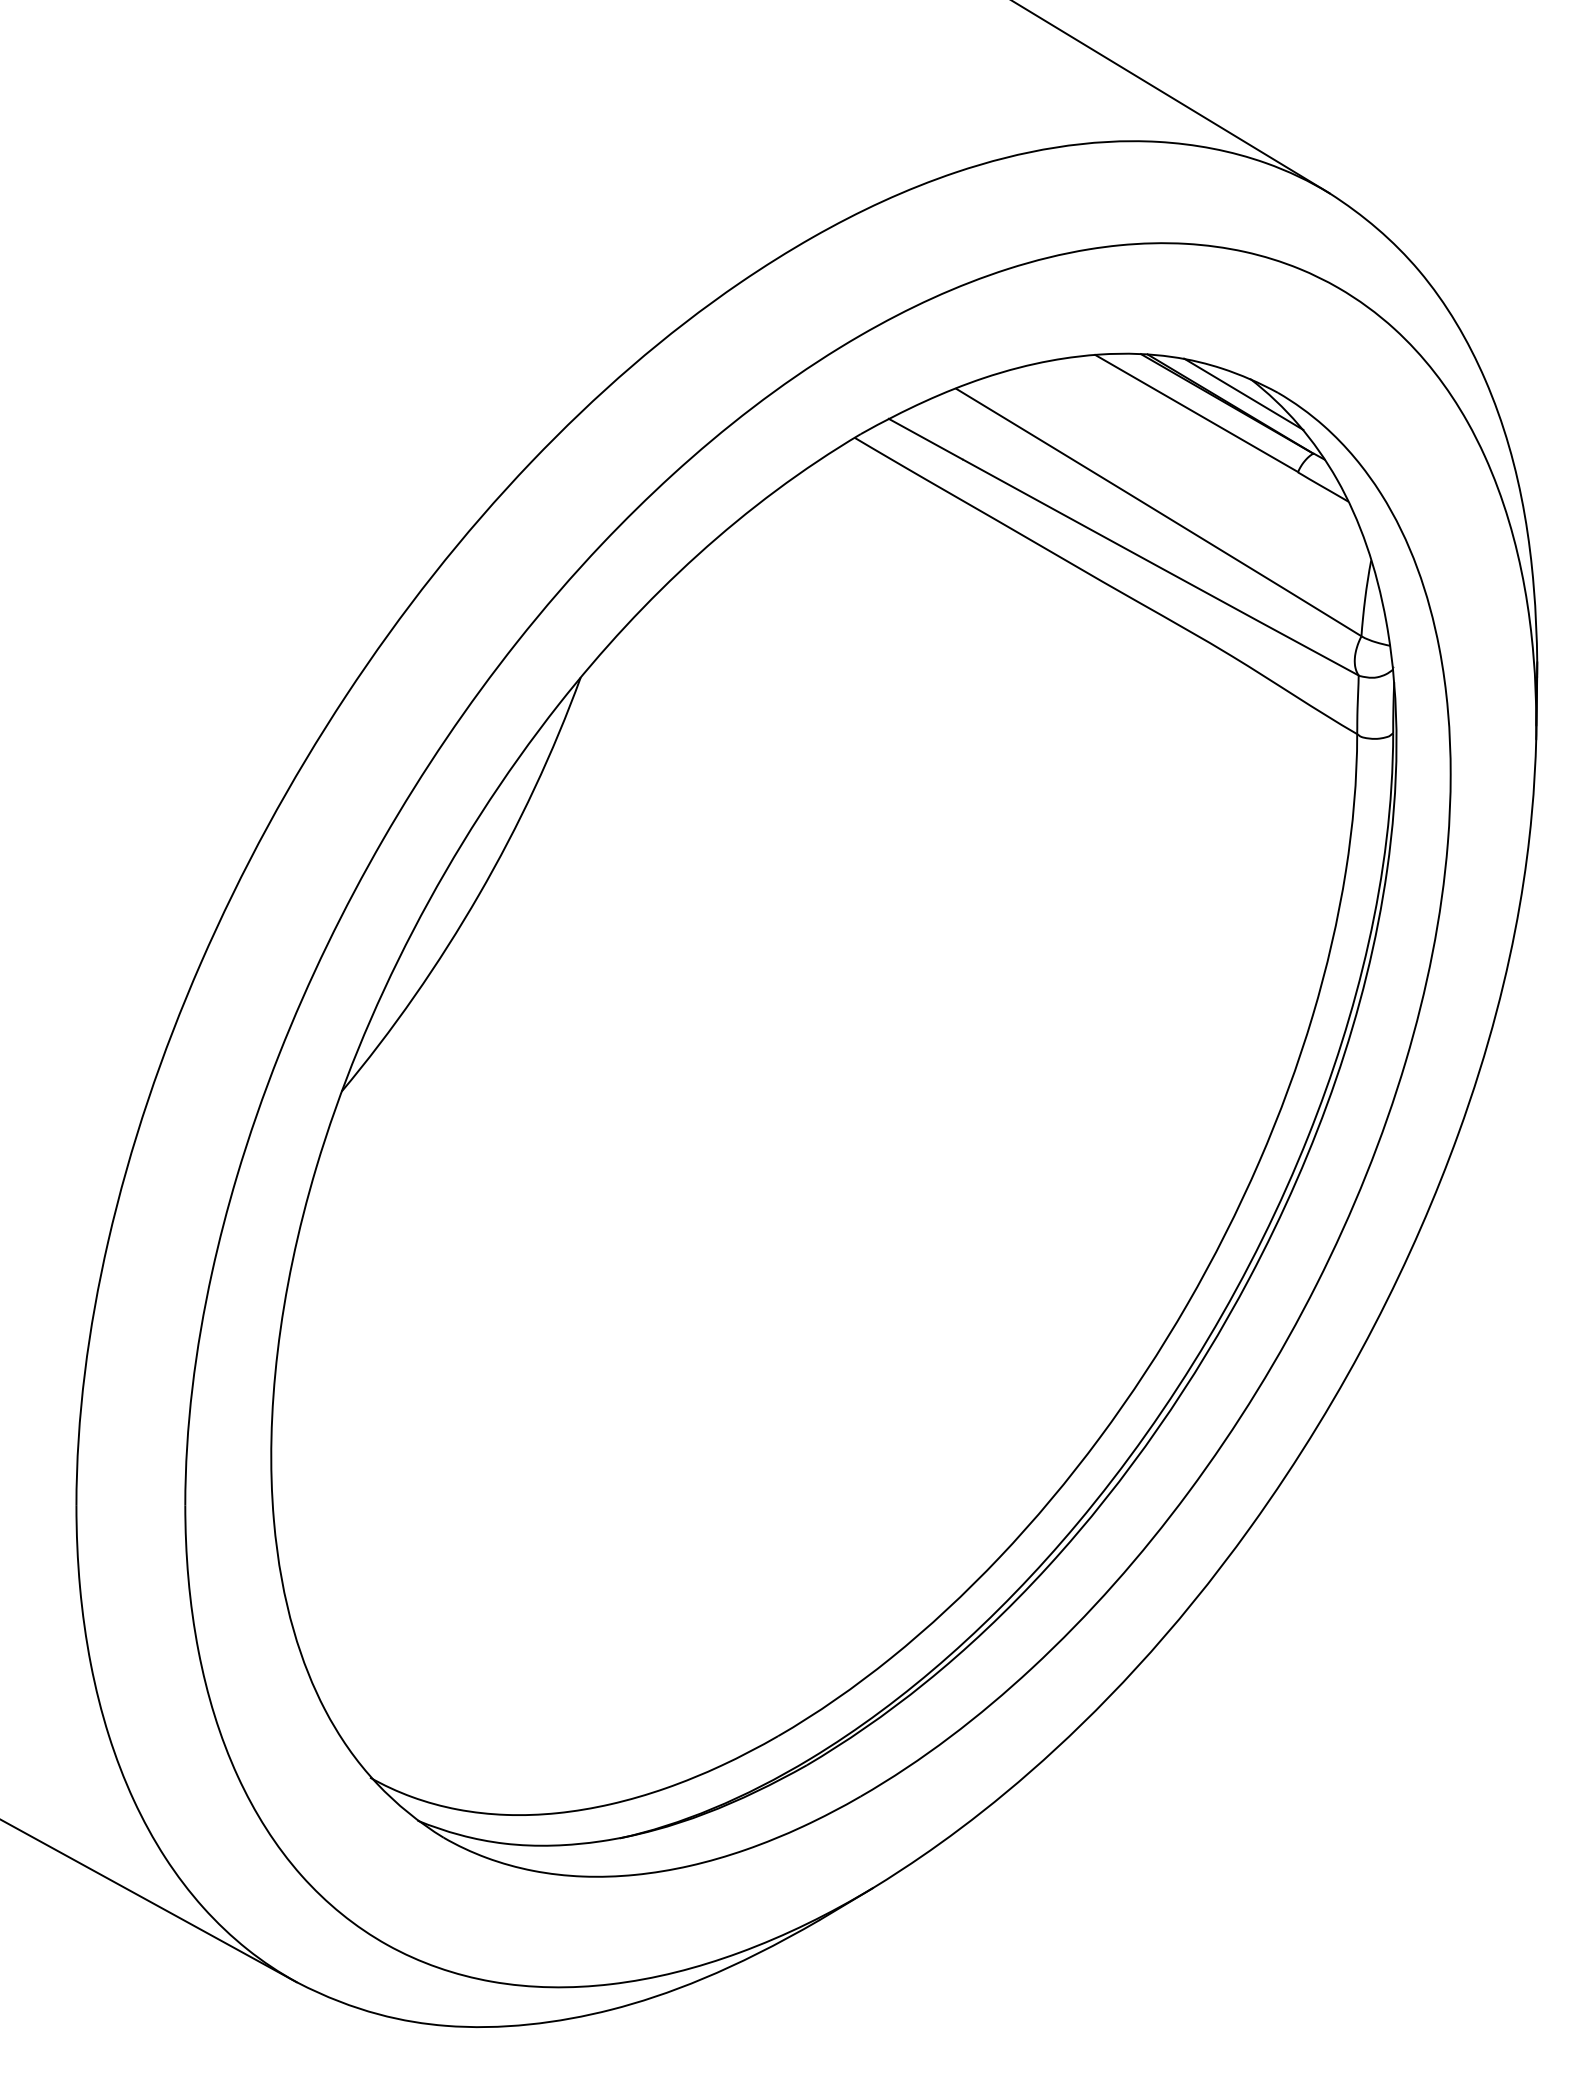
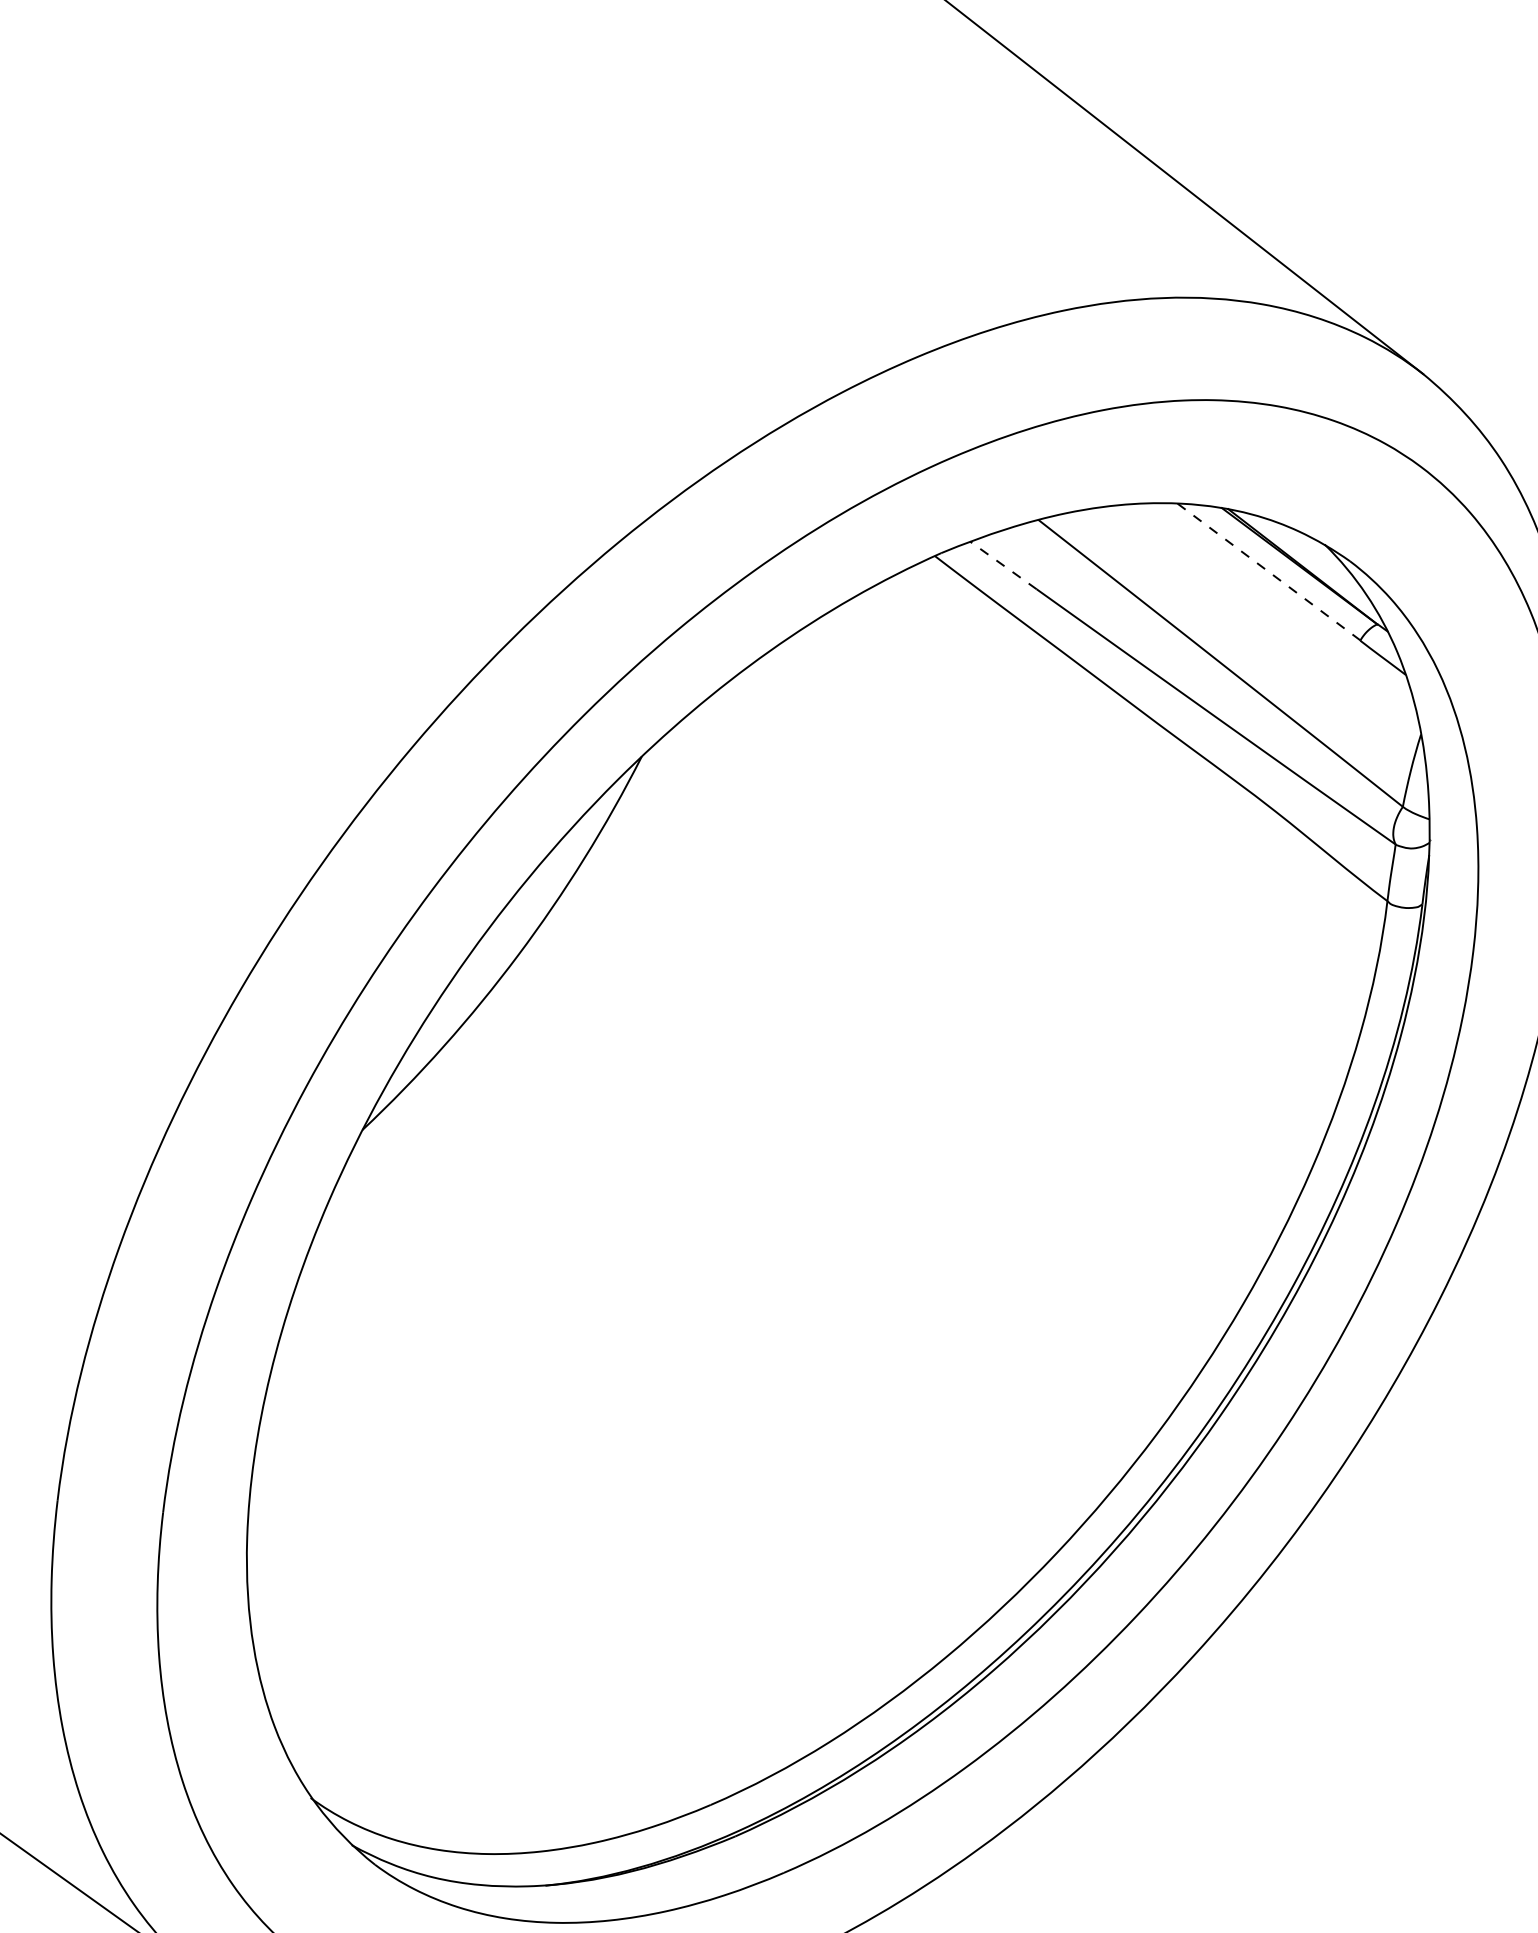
line: (1243, 393) -> (1316, 558), removed
line: (1196, 413) -> (1268, 571), solid -> dashed
line: (925, 438) -> (1003, 564), solid -> dashed

